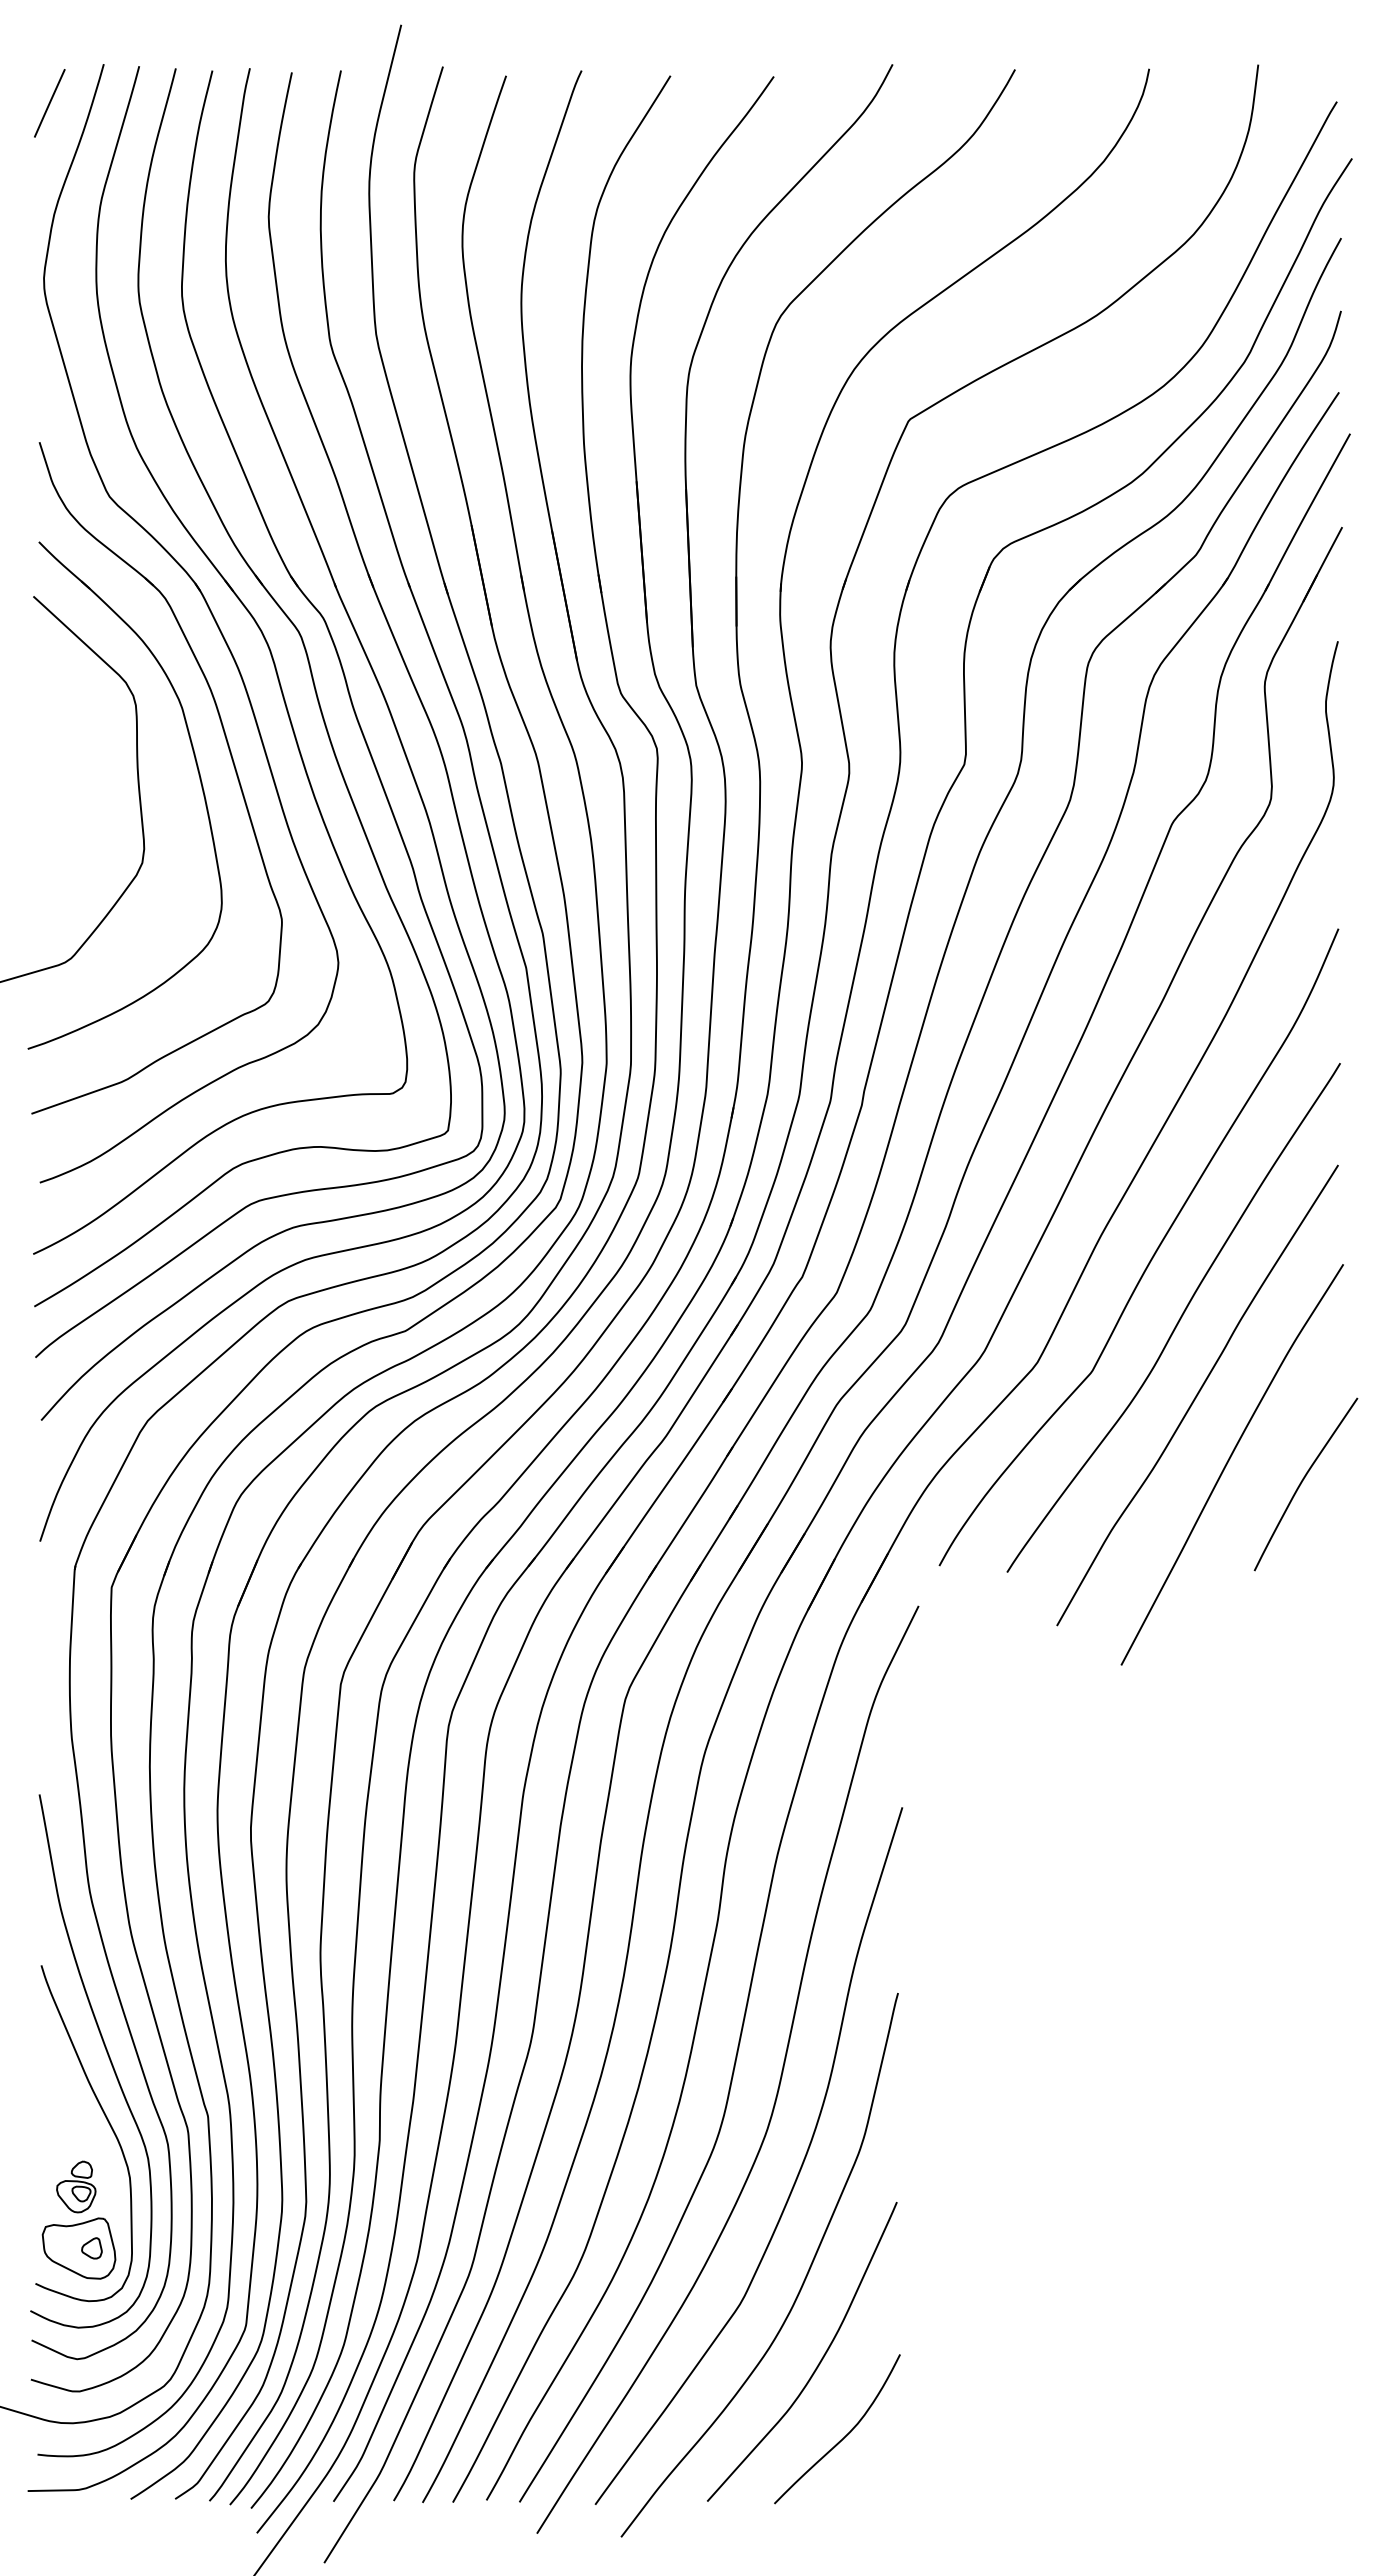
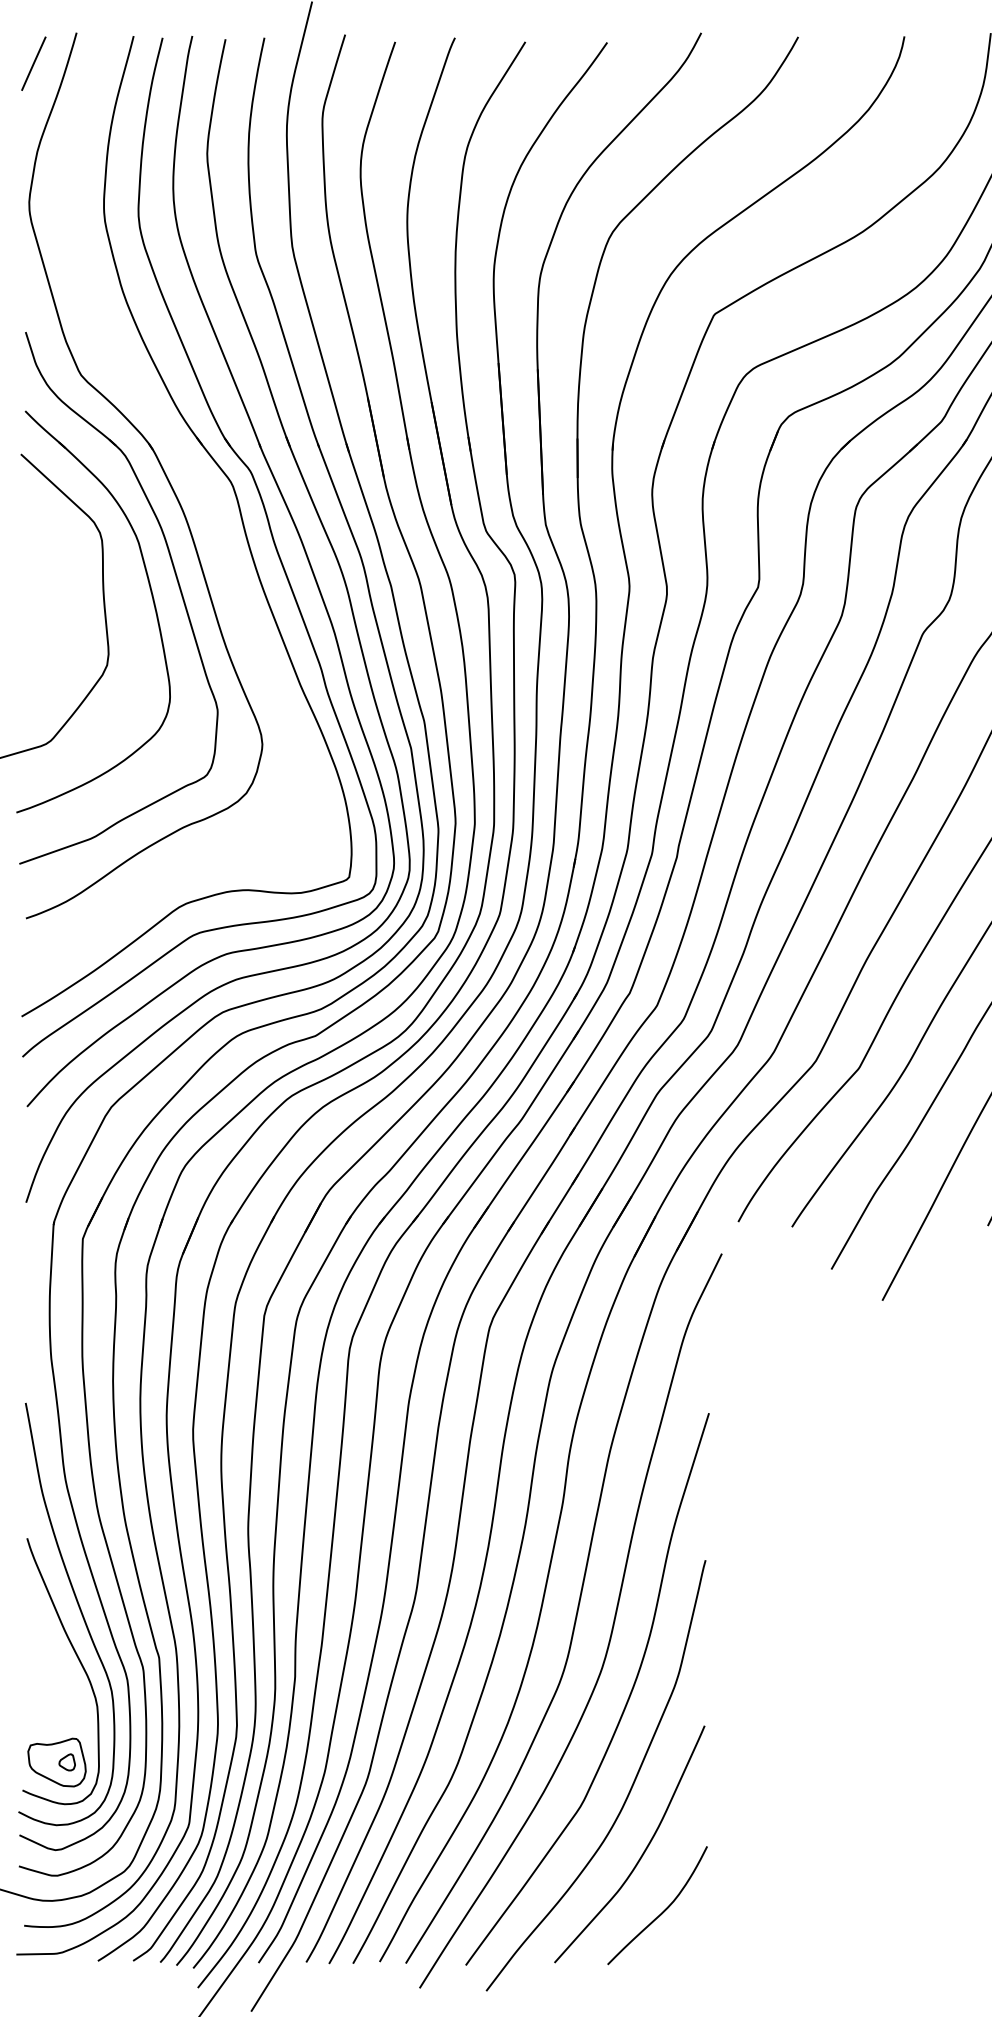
part: (263, 638) -> (203, 487), removed
part: (76, 2186) -> (55, 1713), removed

